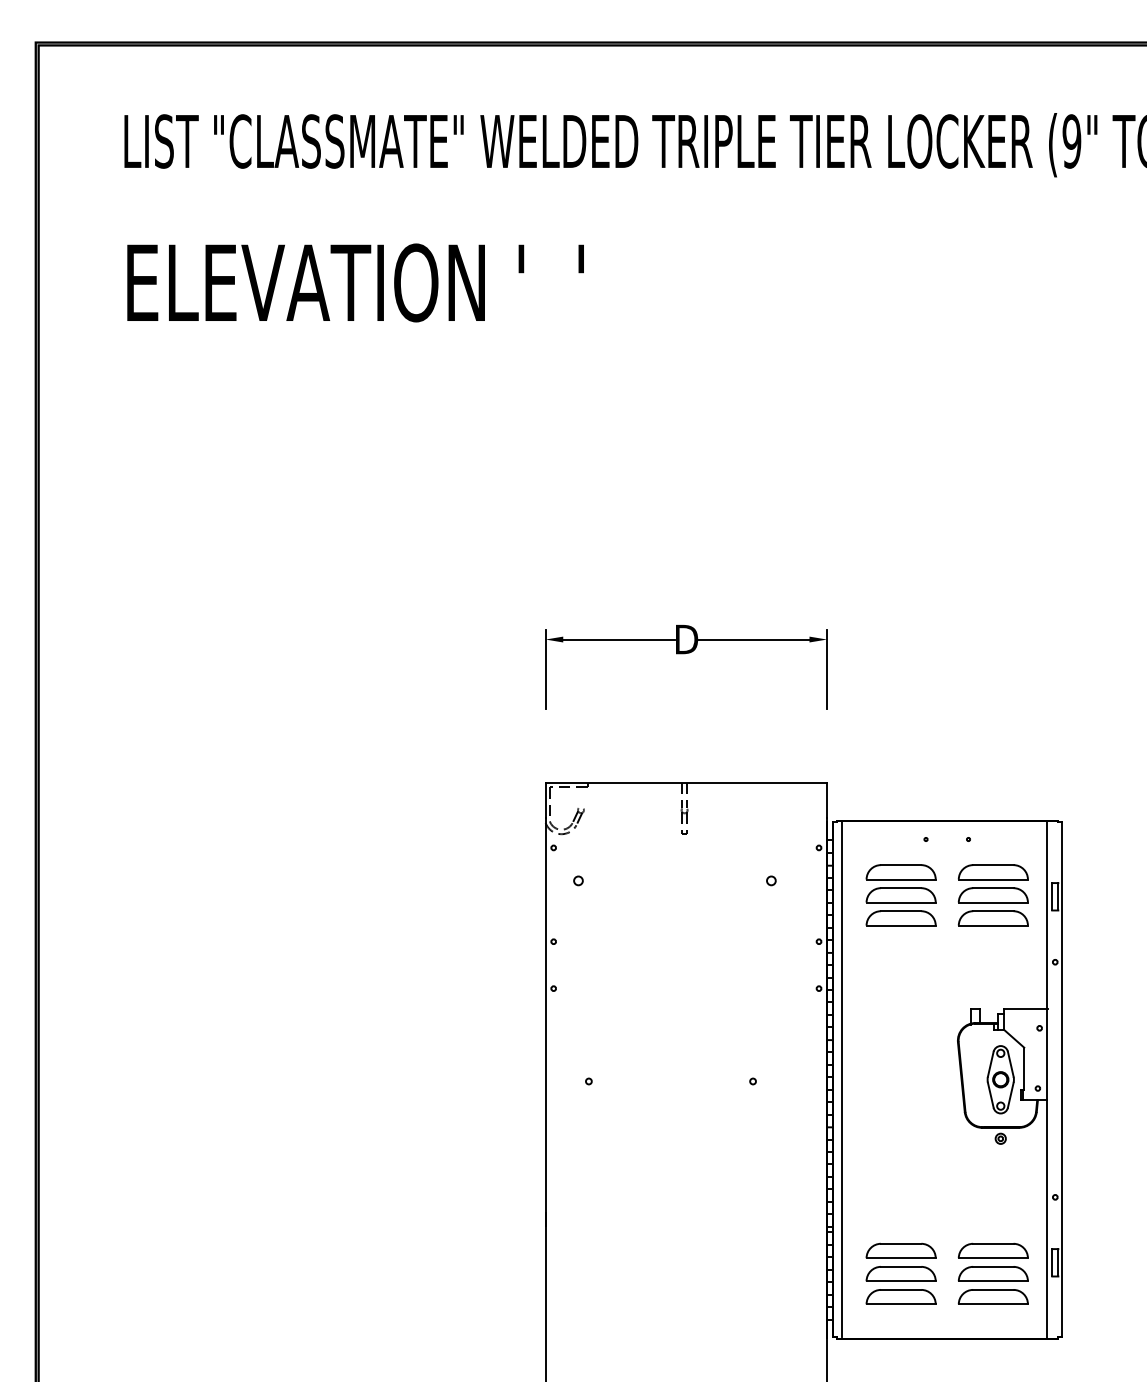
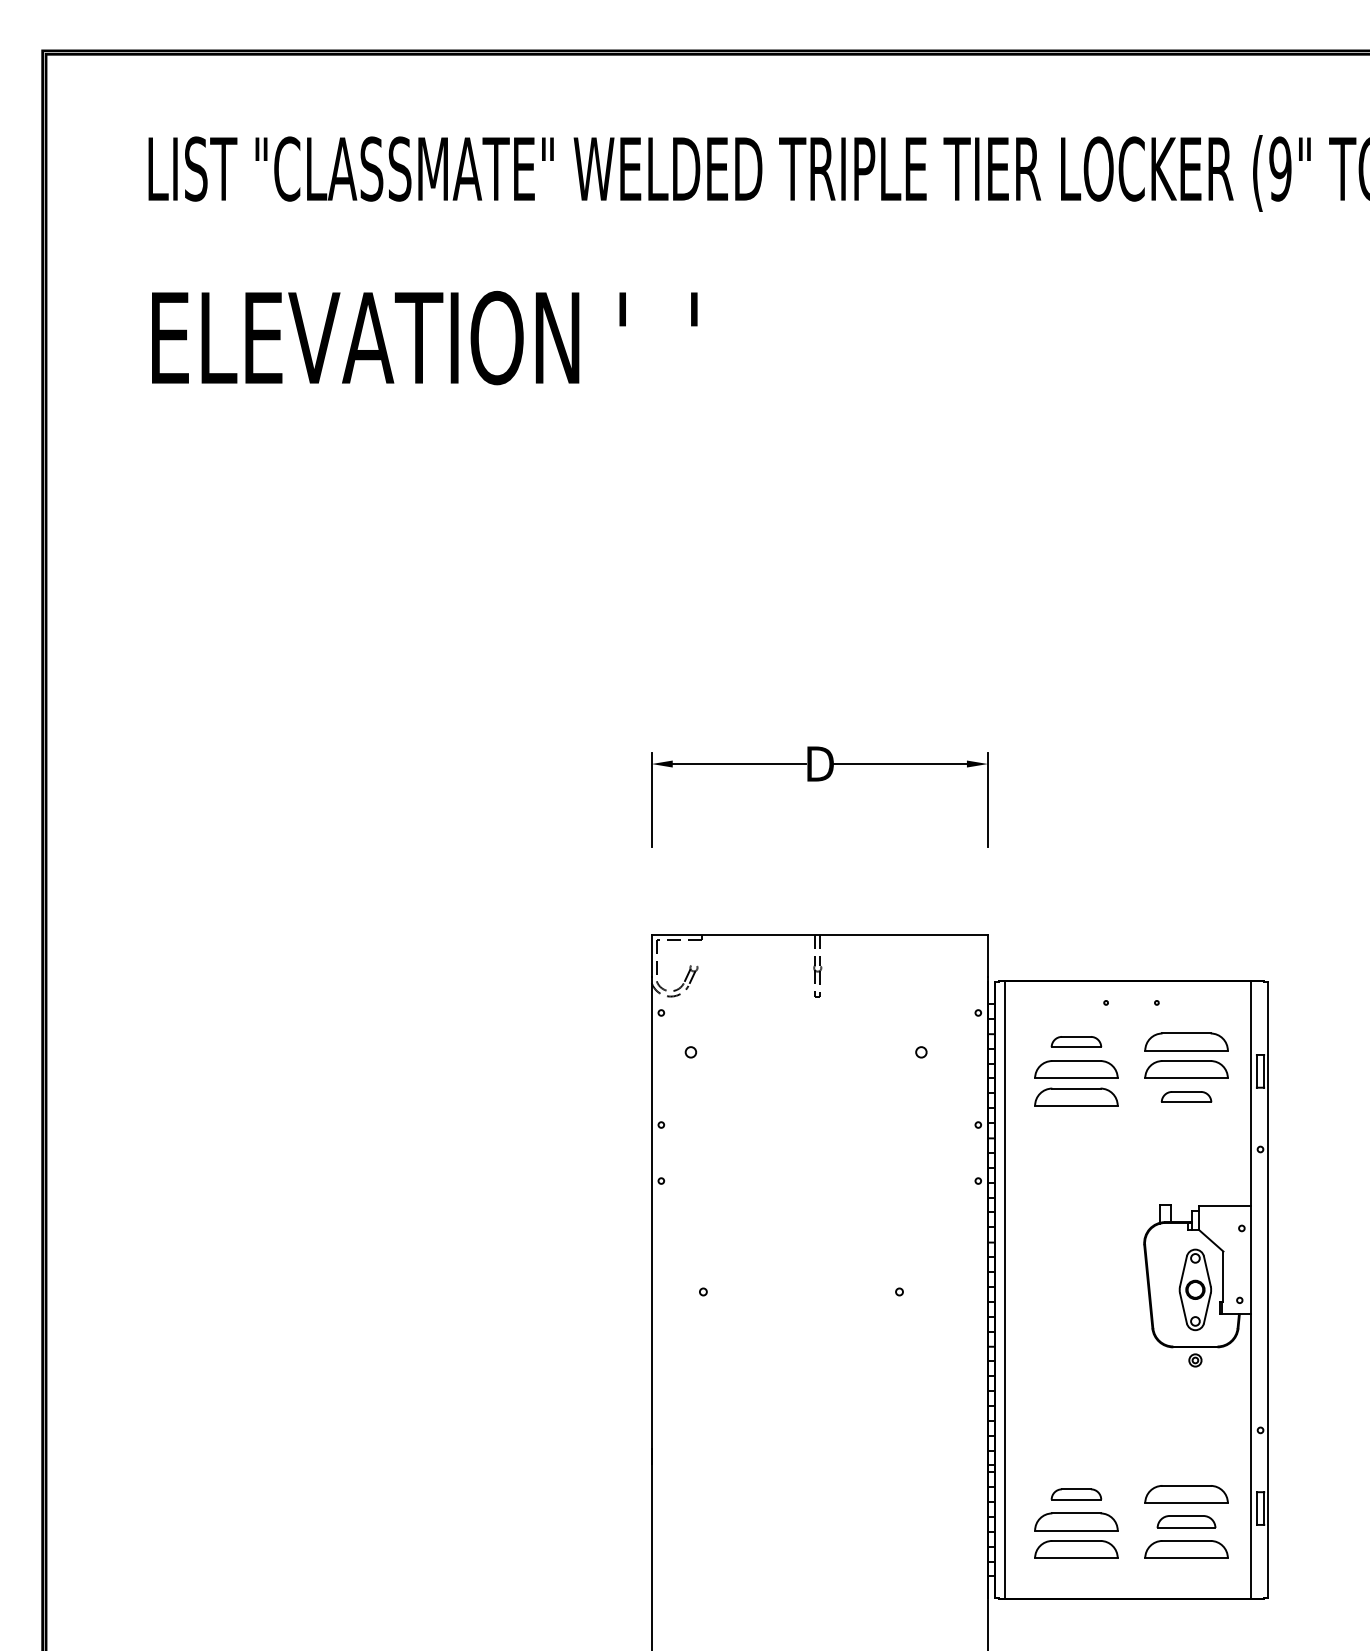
part: (901, 871) -> (1076, 1041), size x0.6
part: (993, 917) -> (1186, 1096), size x0.6
part: (901, 1251) -> (1076, 1494), size x0.6
part: (993, 1273) -> (1186, 1521), size x0.7

